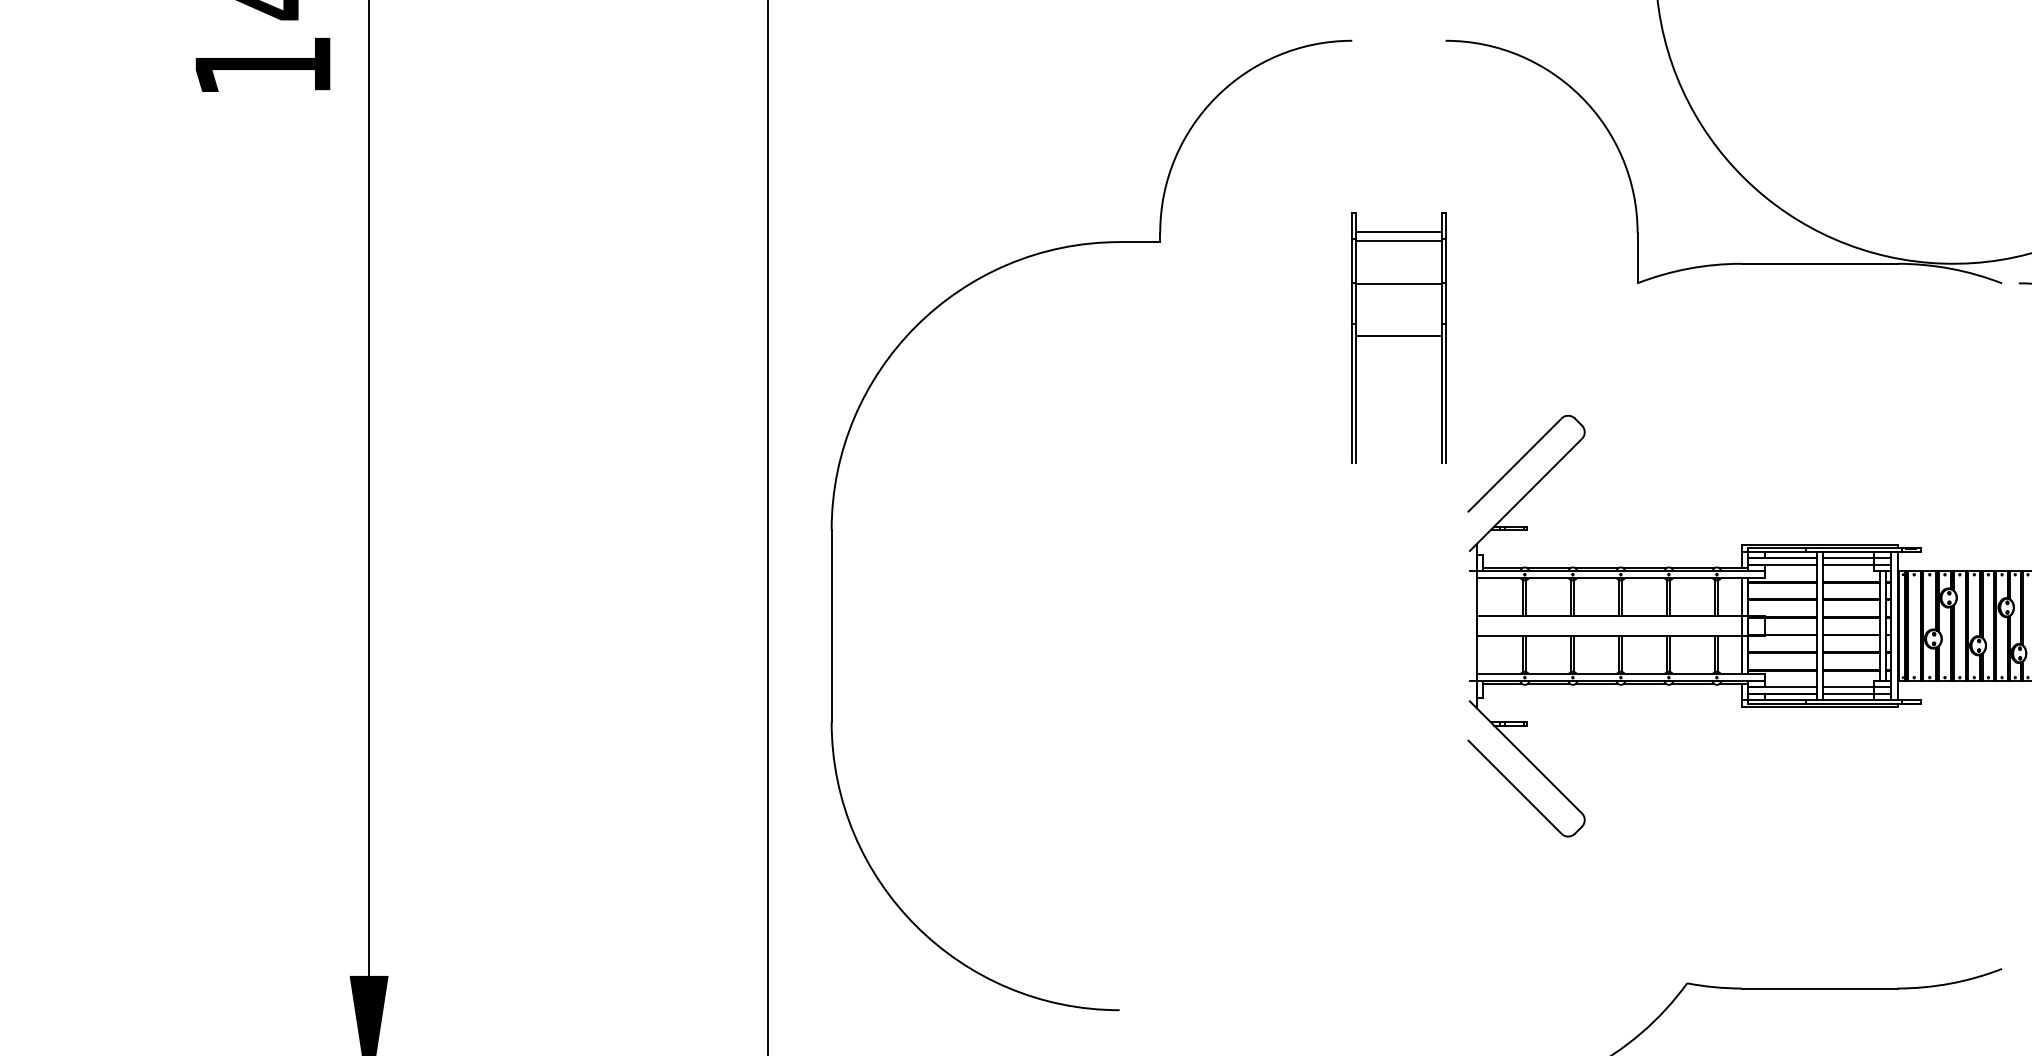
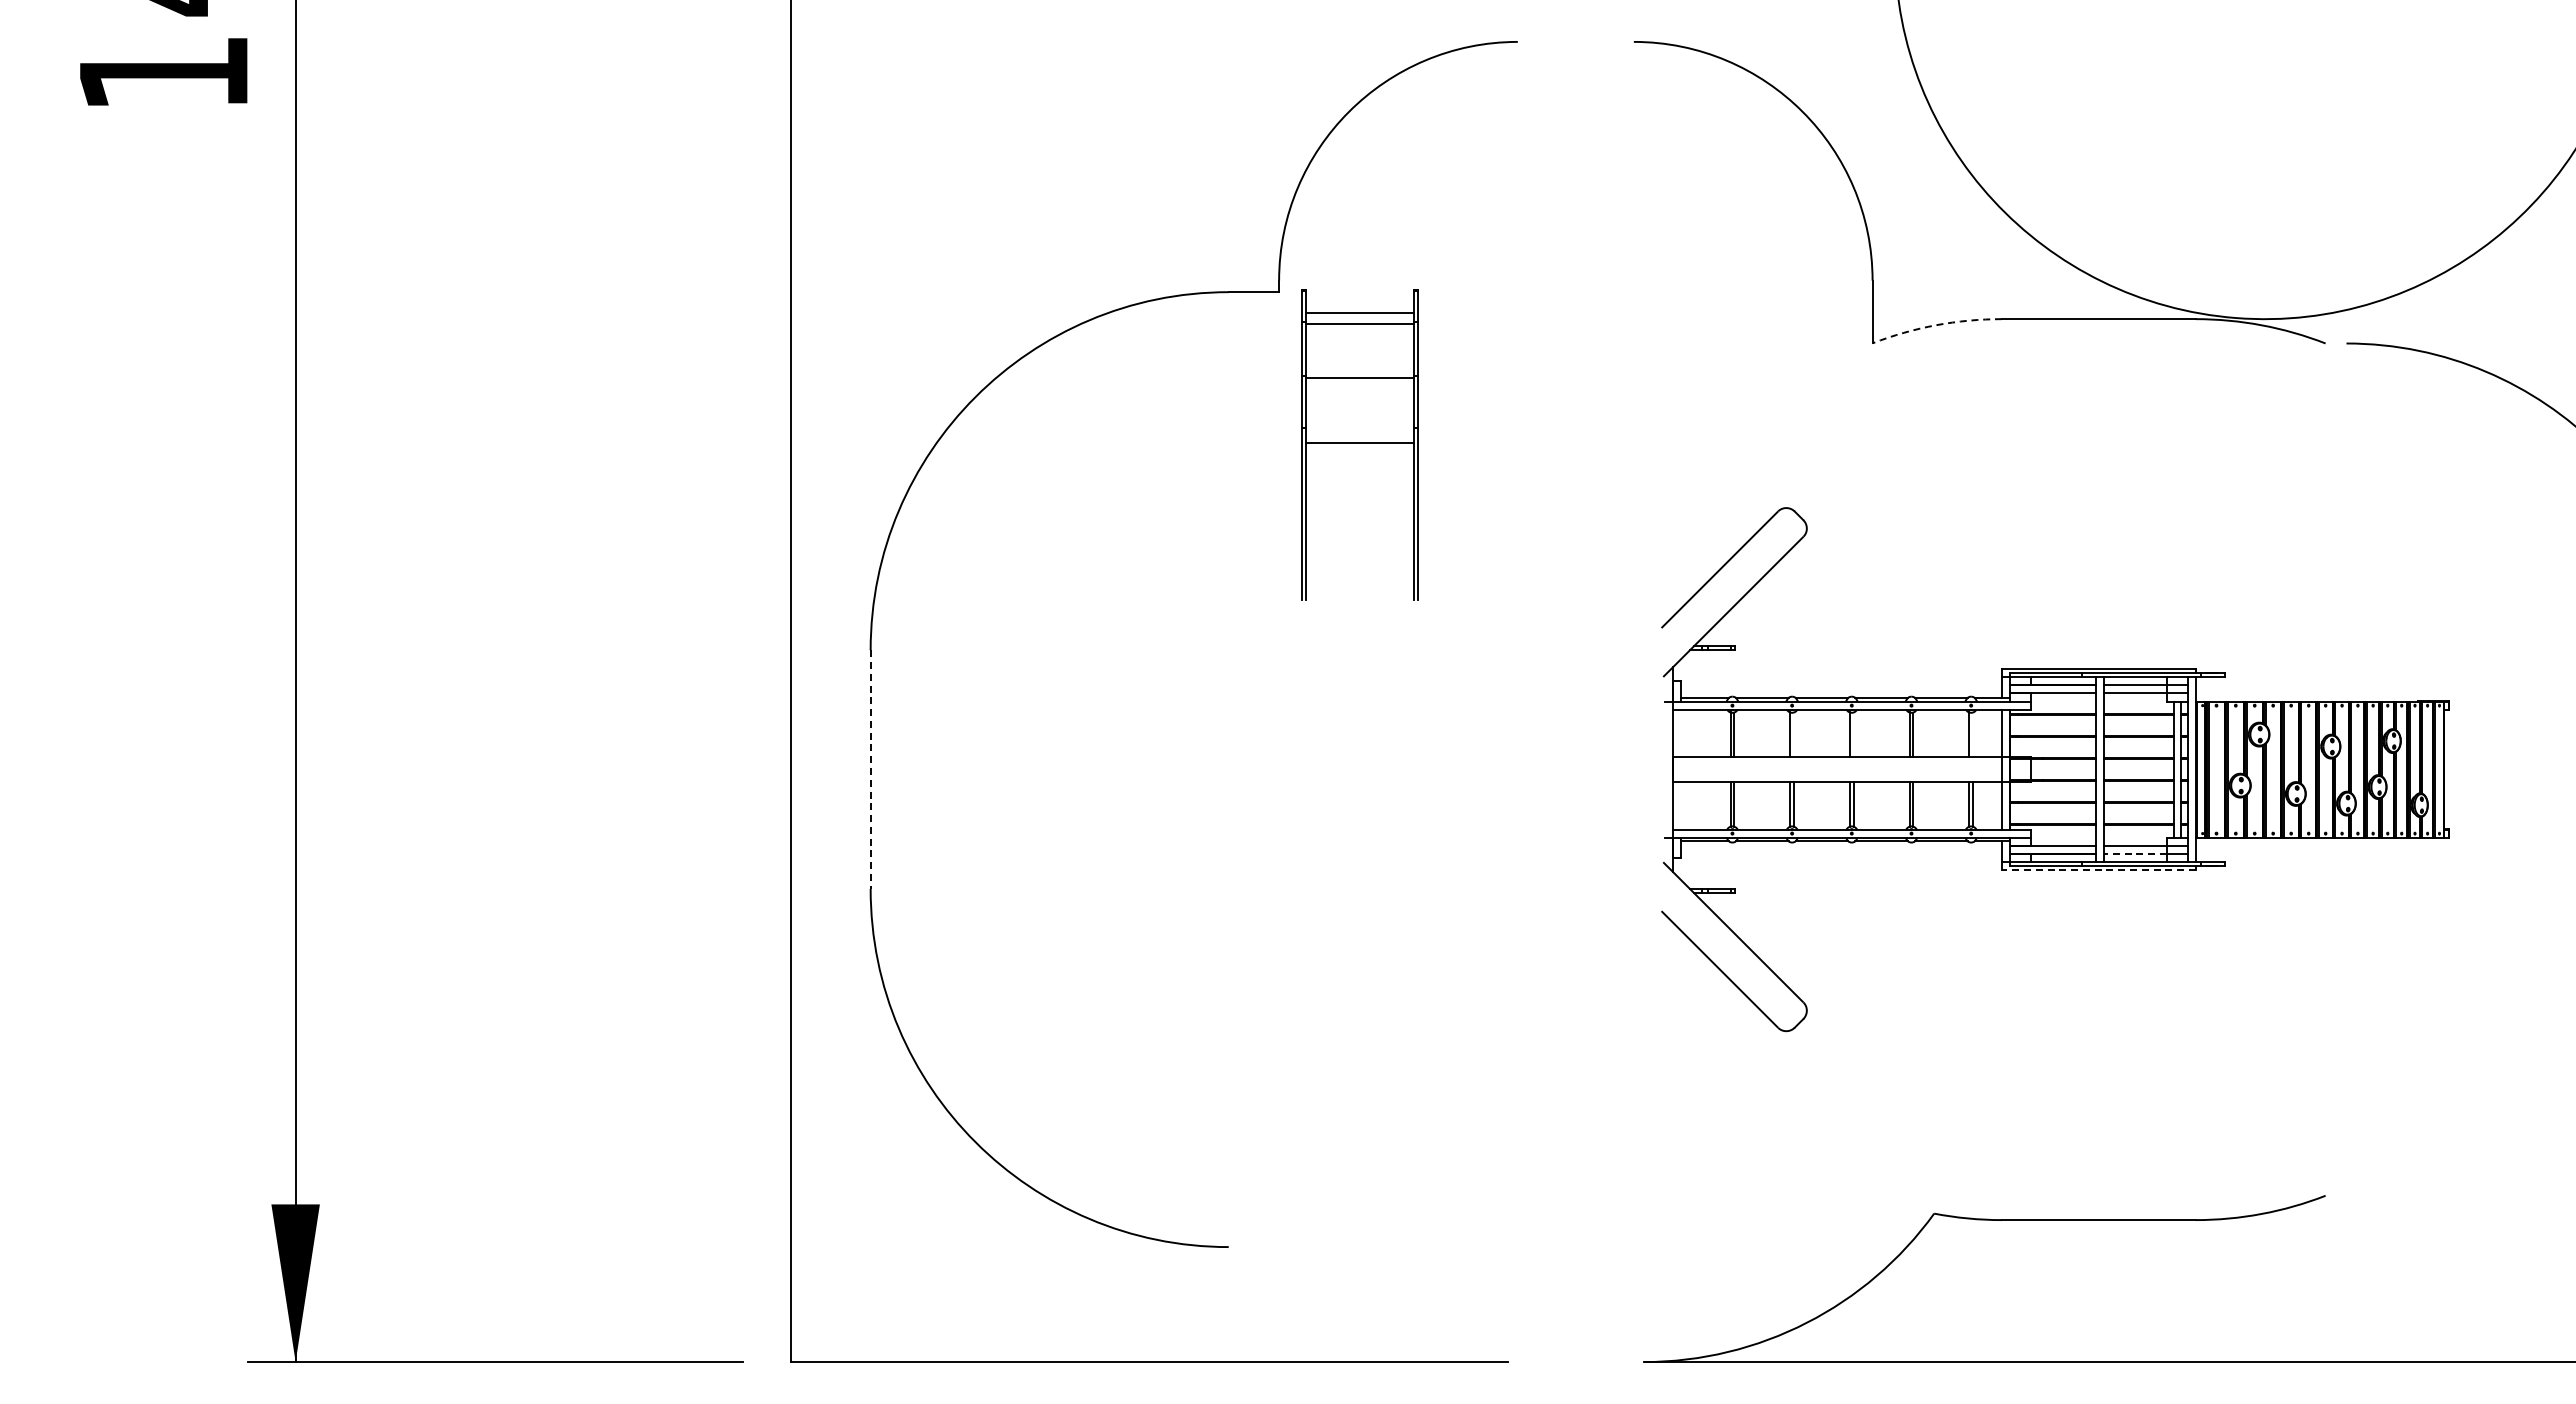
arc: (1689, 268) -> (1936, 325), solid -> dashed
part: (1398, 337) -> (1359, 444), moved
line: (1574, 597) -> (1794, 734), removed
line: (1622, 597) -> (1853, 734), removed
line: (1718, 597) -> (1973, 734), removed
line: (831, 626) -> (870, 770), solid -> dashed
line: (1849, 693) -> (2135, 853), solid -> dashed
line: (1819, 707) -> (2098, 870), solid -> dashed

